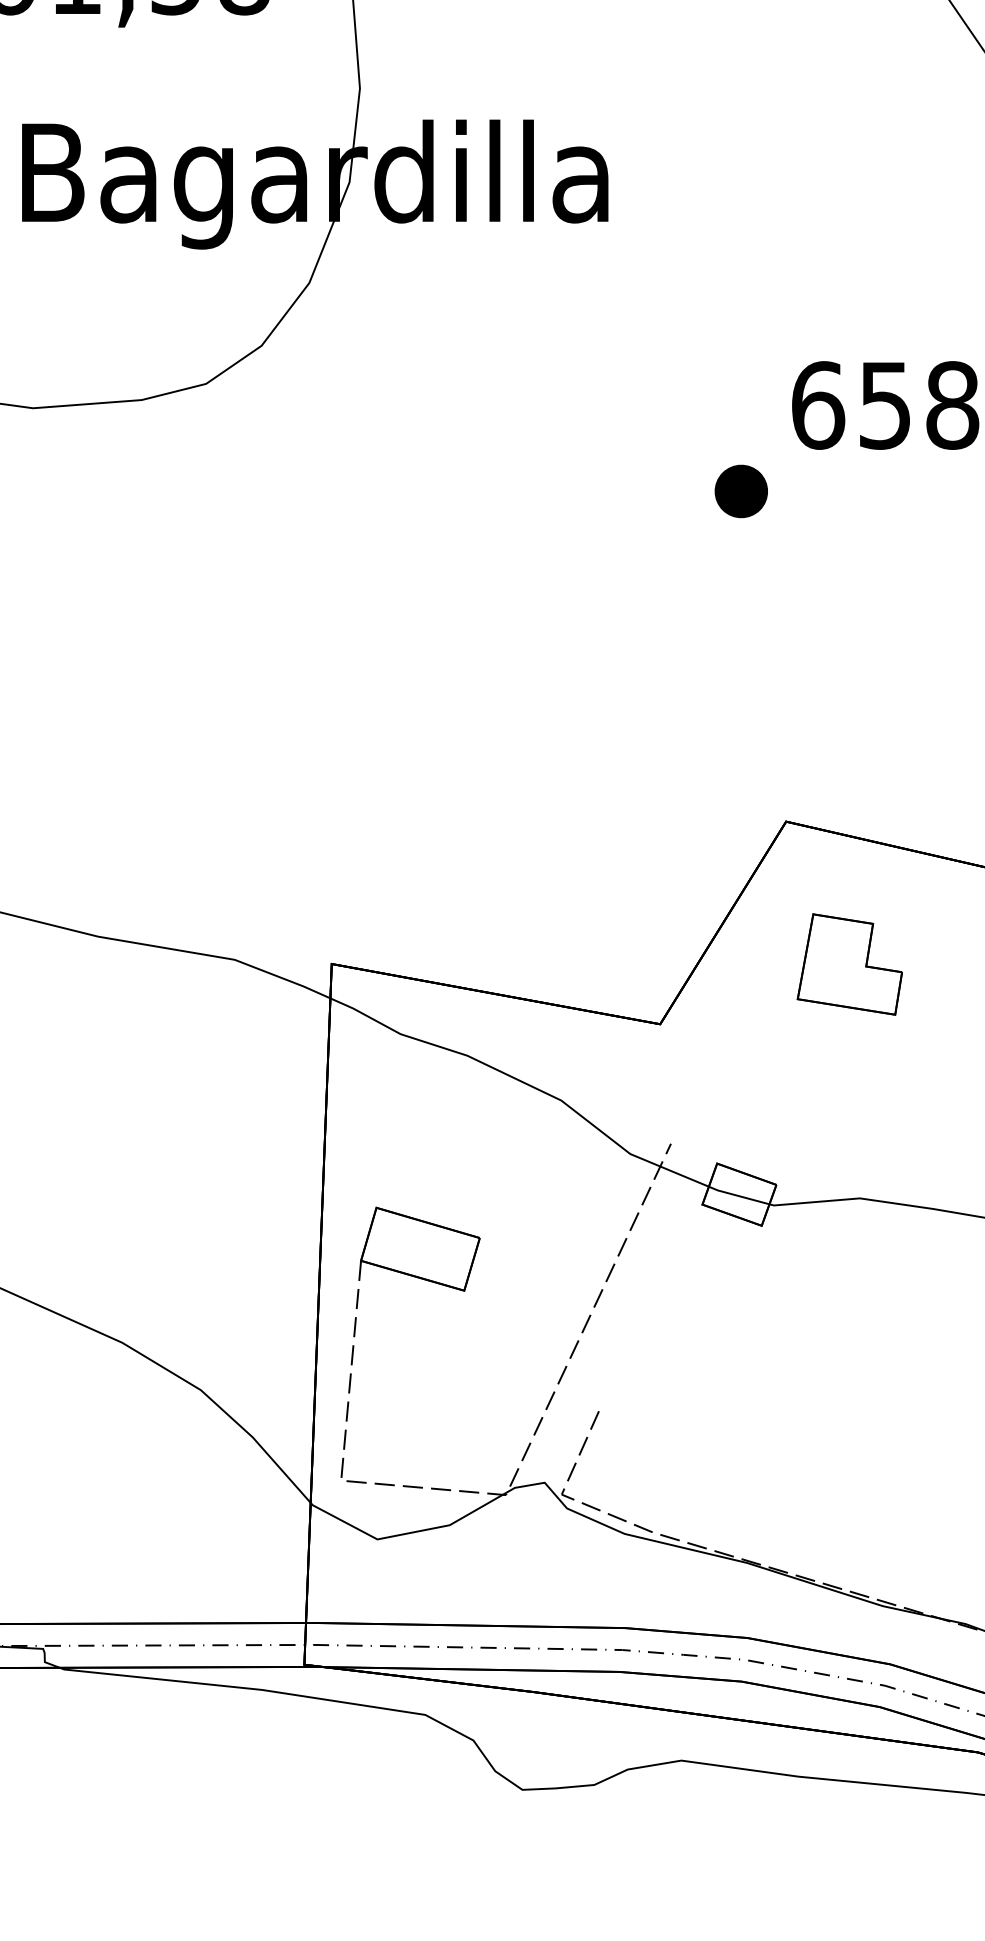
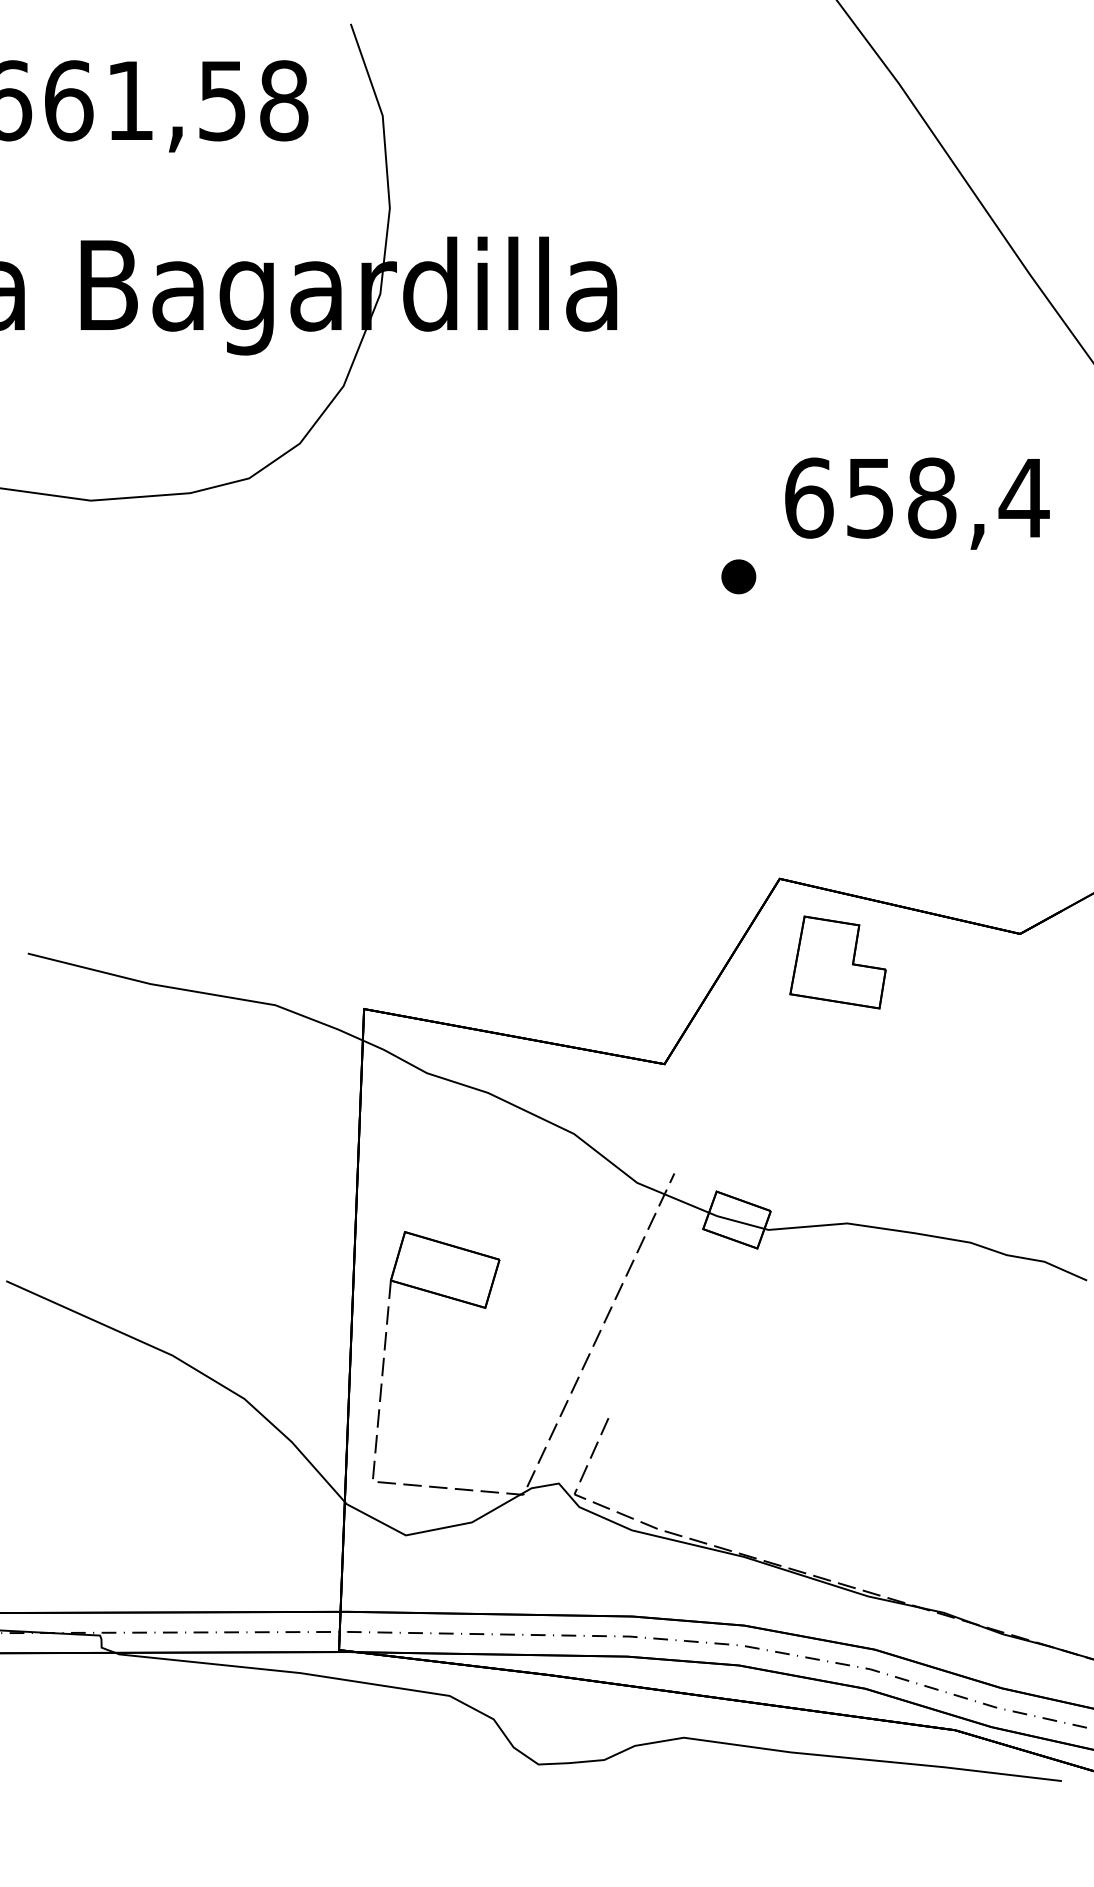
part: (741, 491) -> (738, 576), size x0.71
part: (849, 964) -> (837, 962), moved

